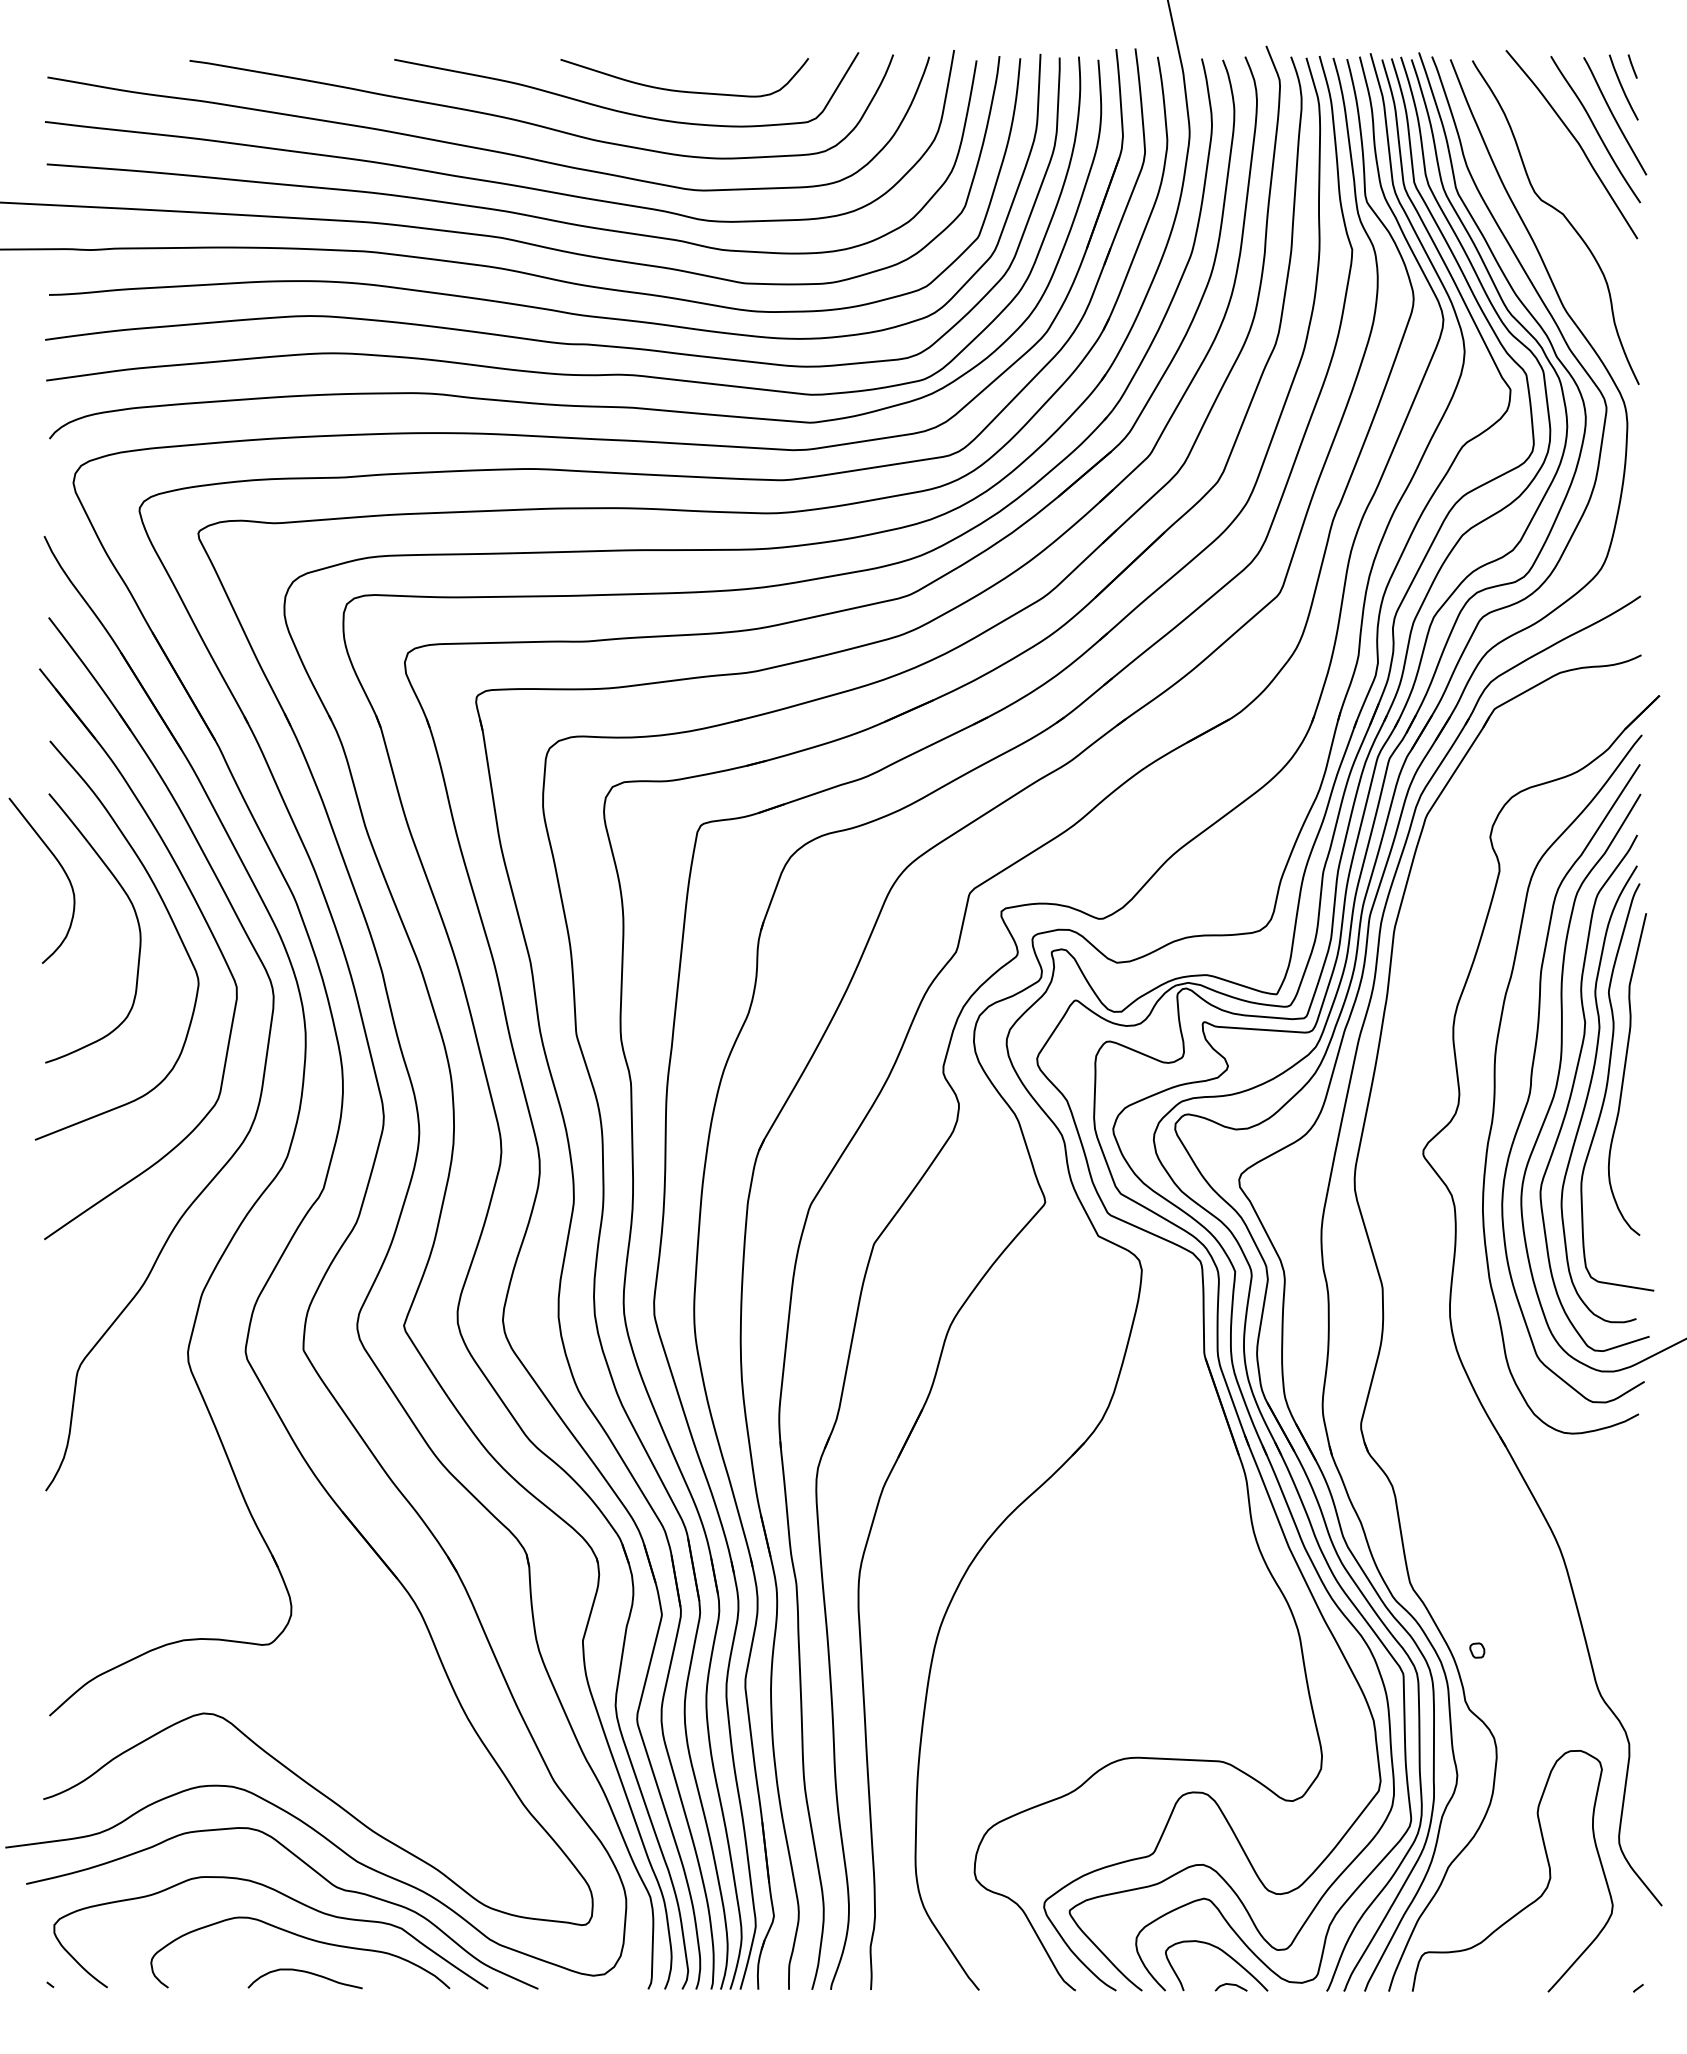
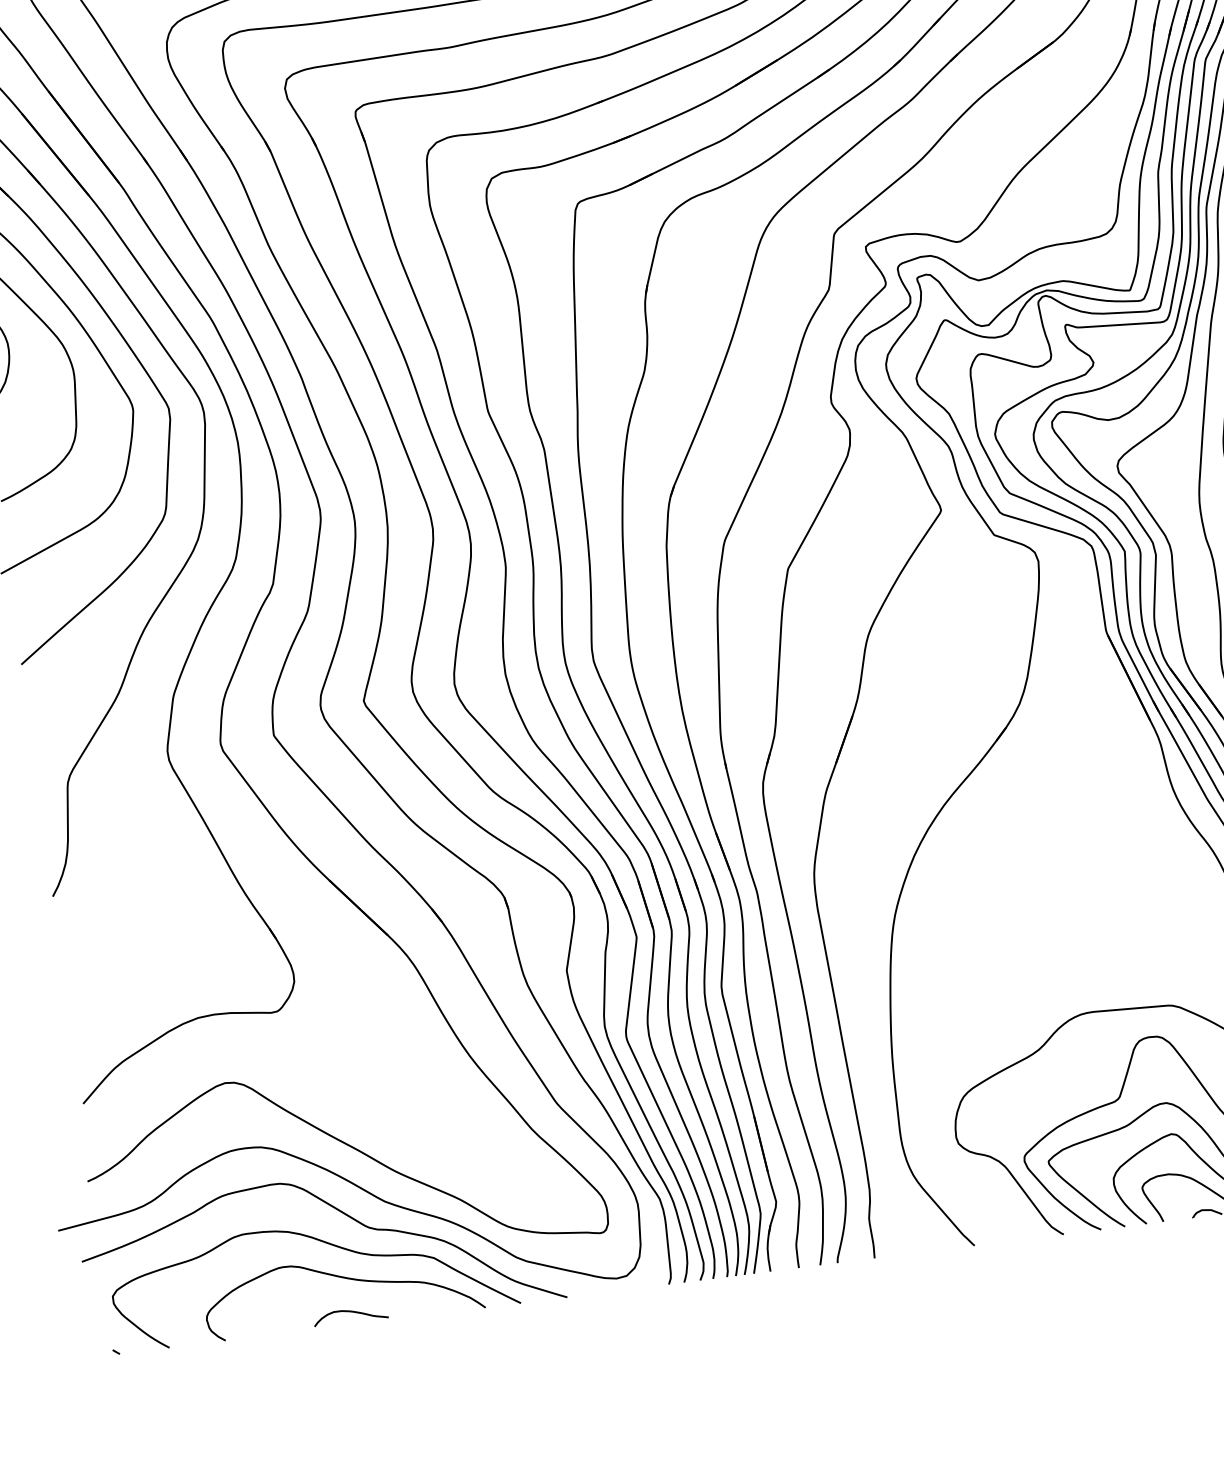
part: (304, 1978) -> (350, 1315), size x0.7

